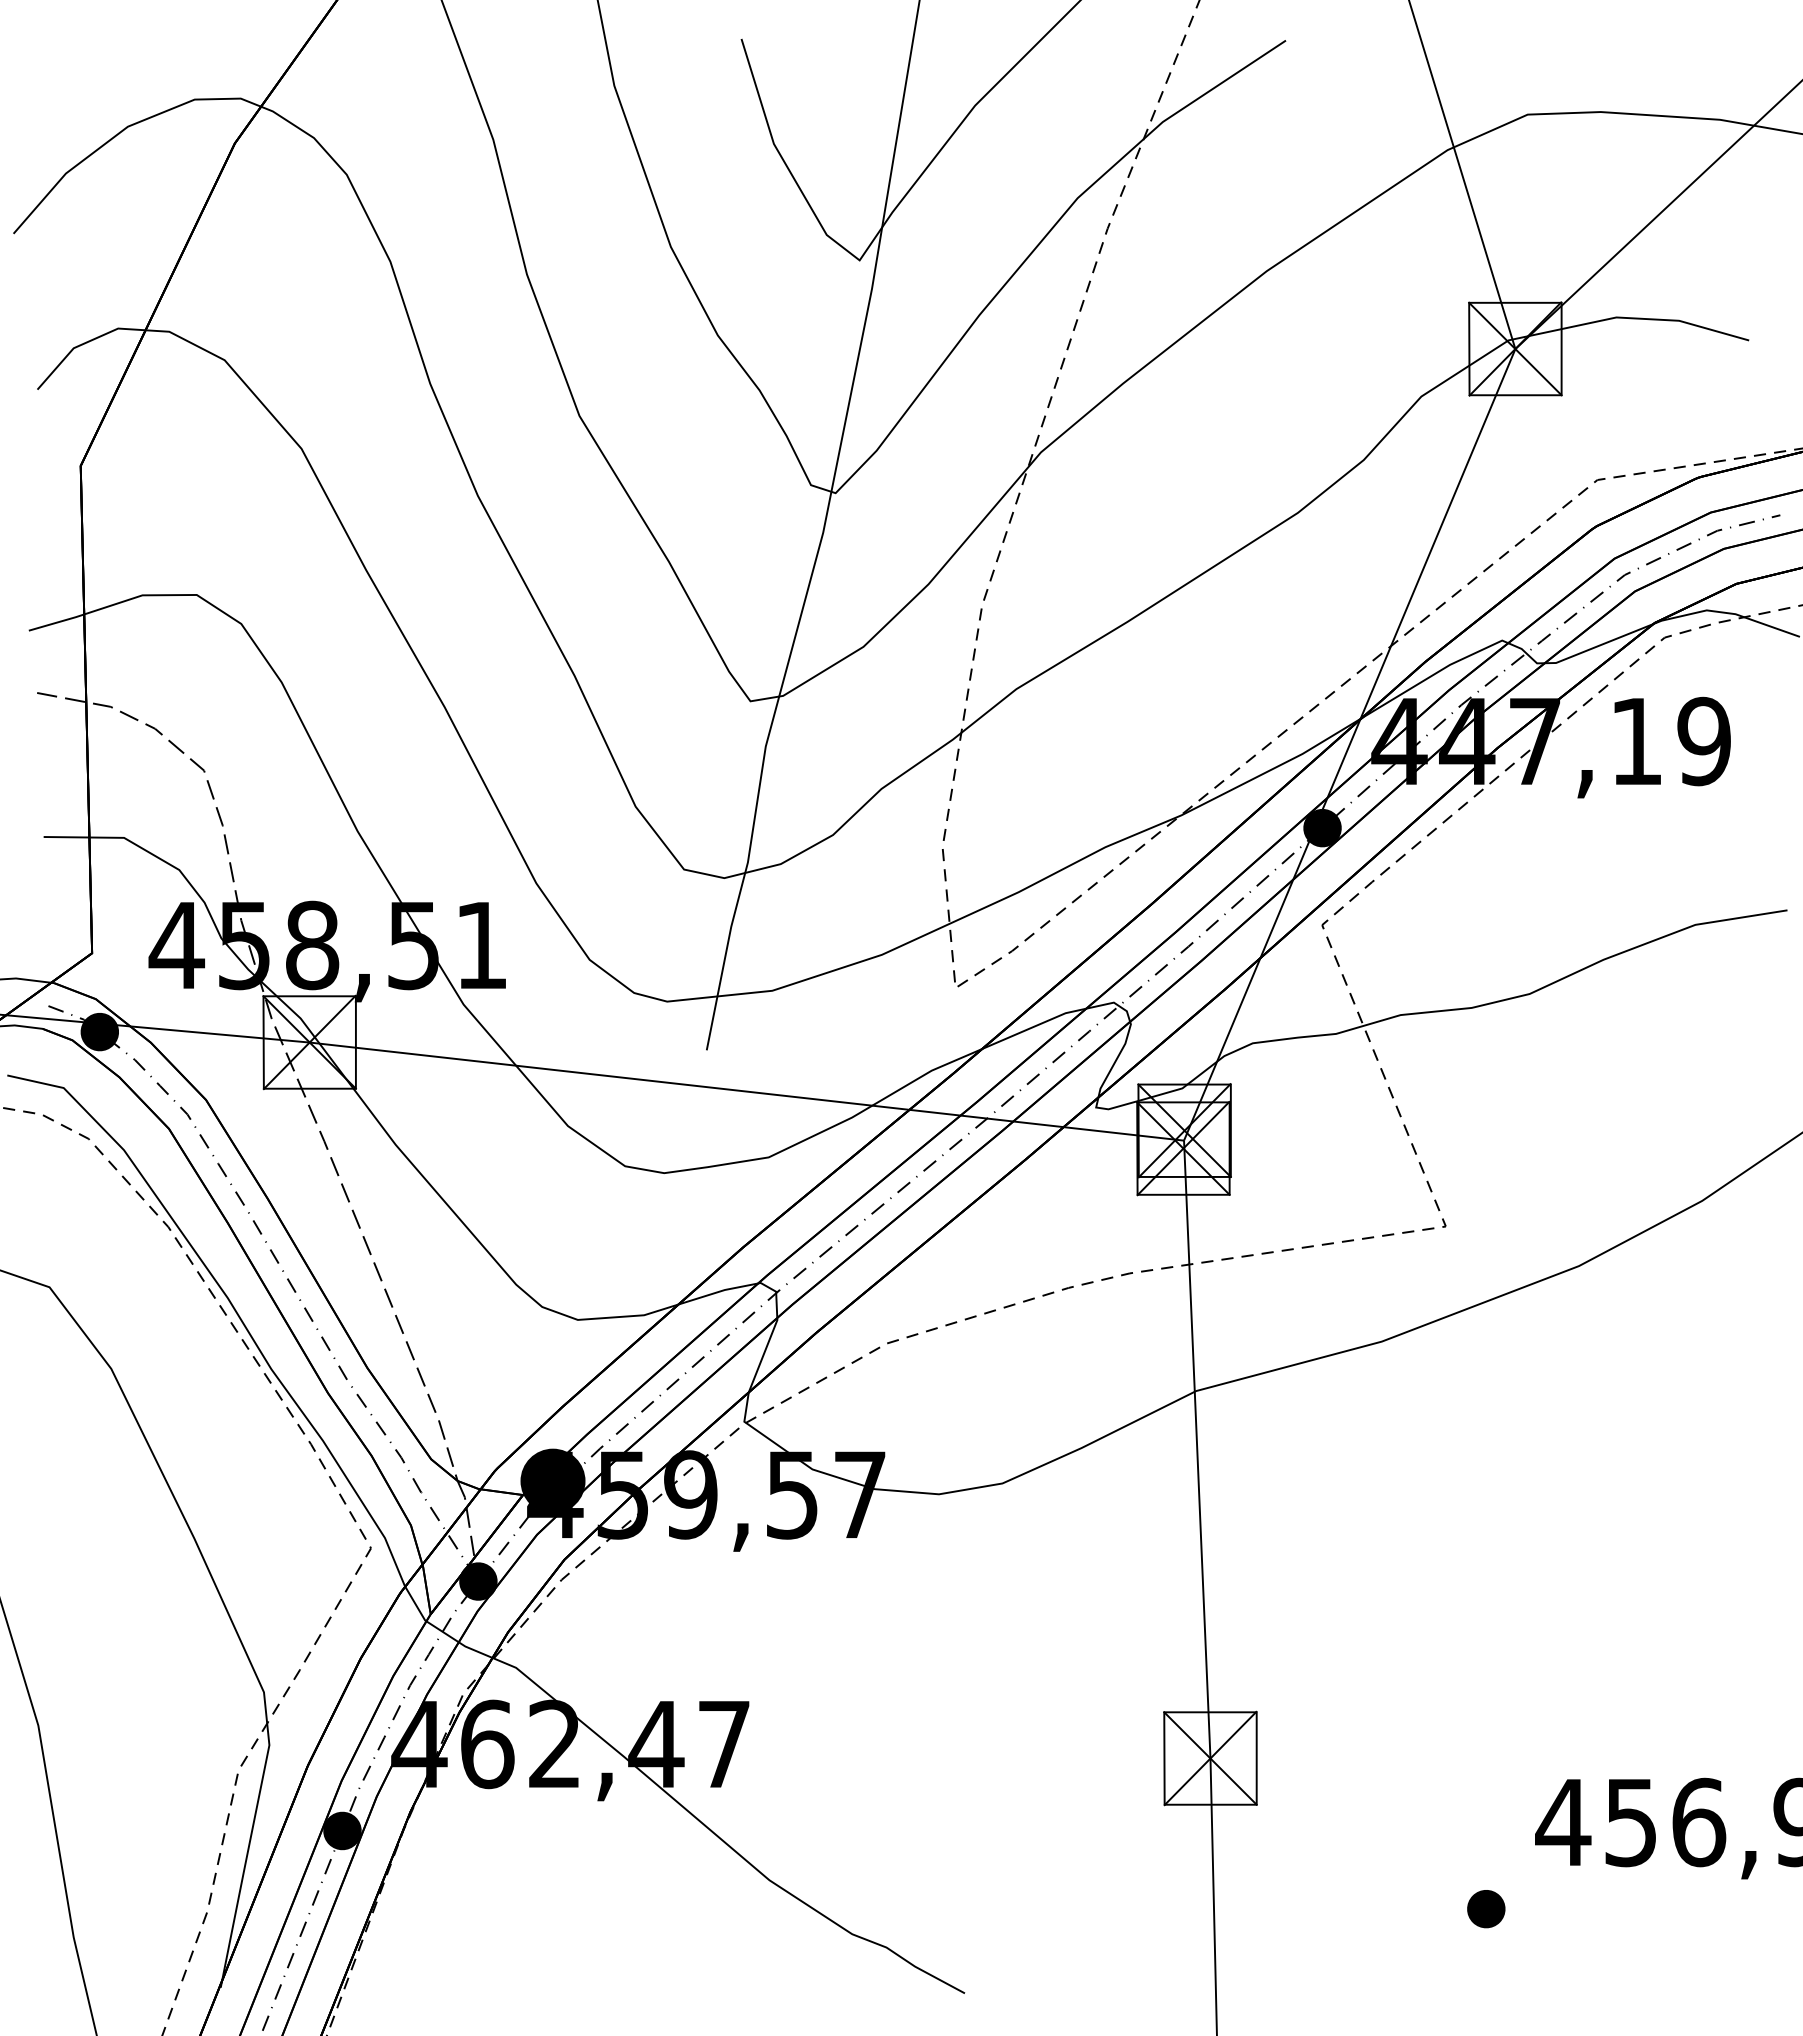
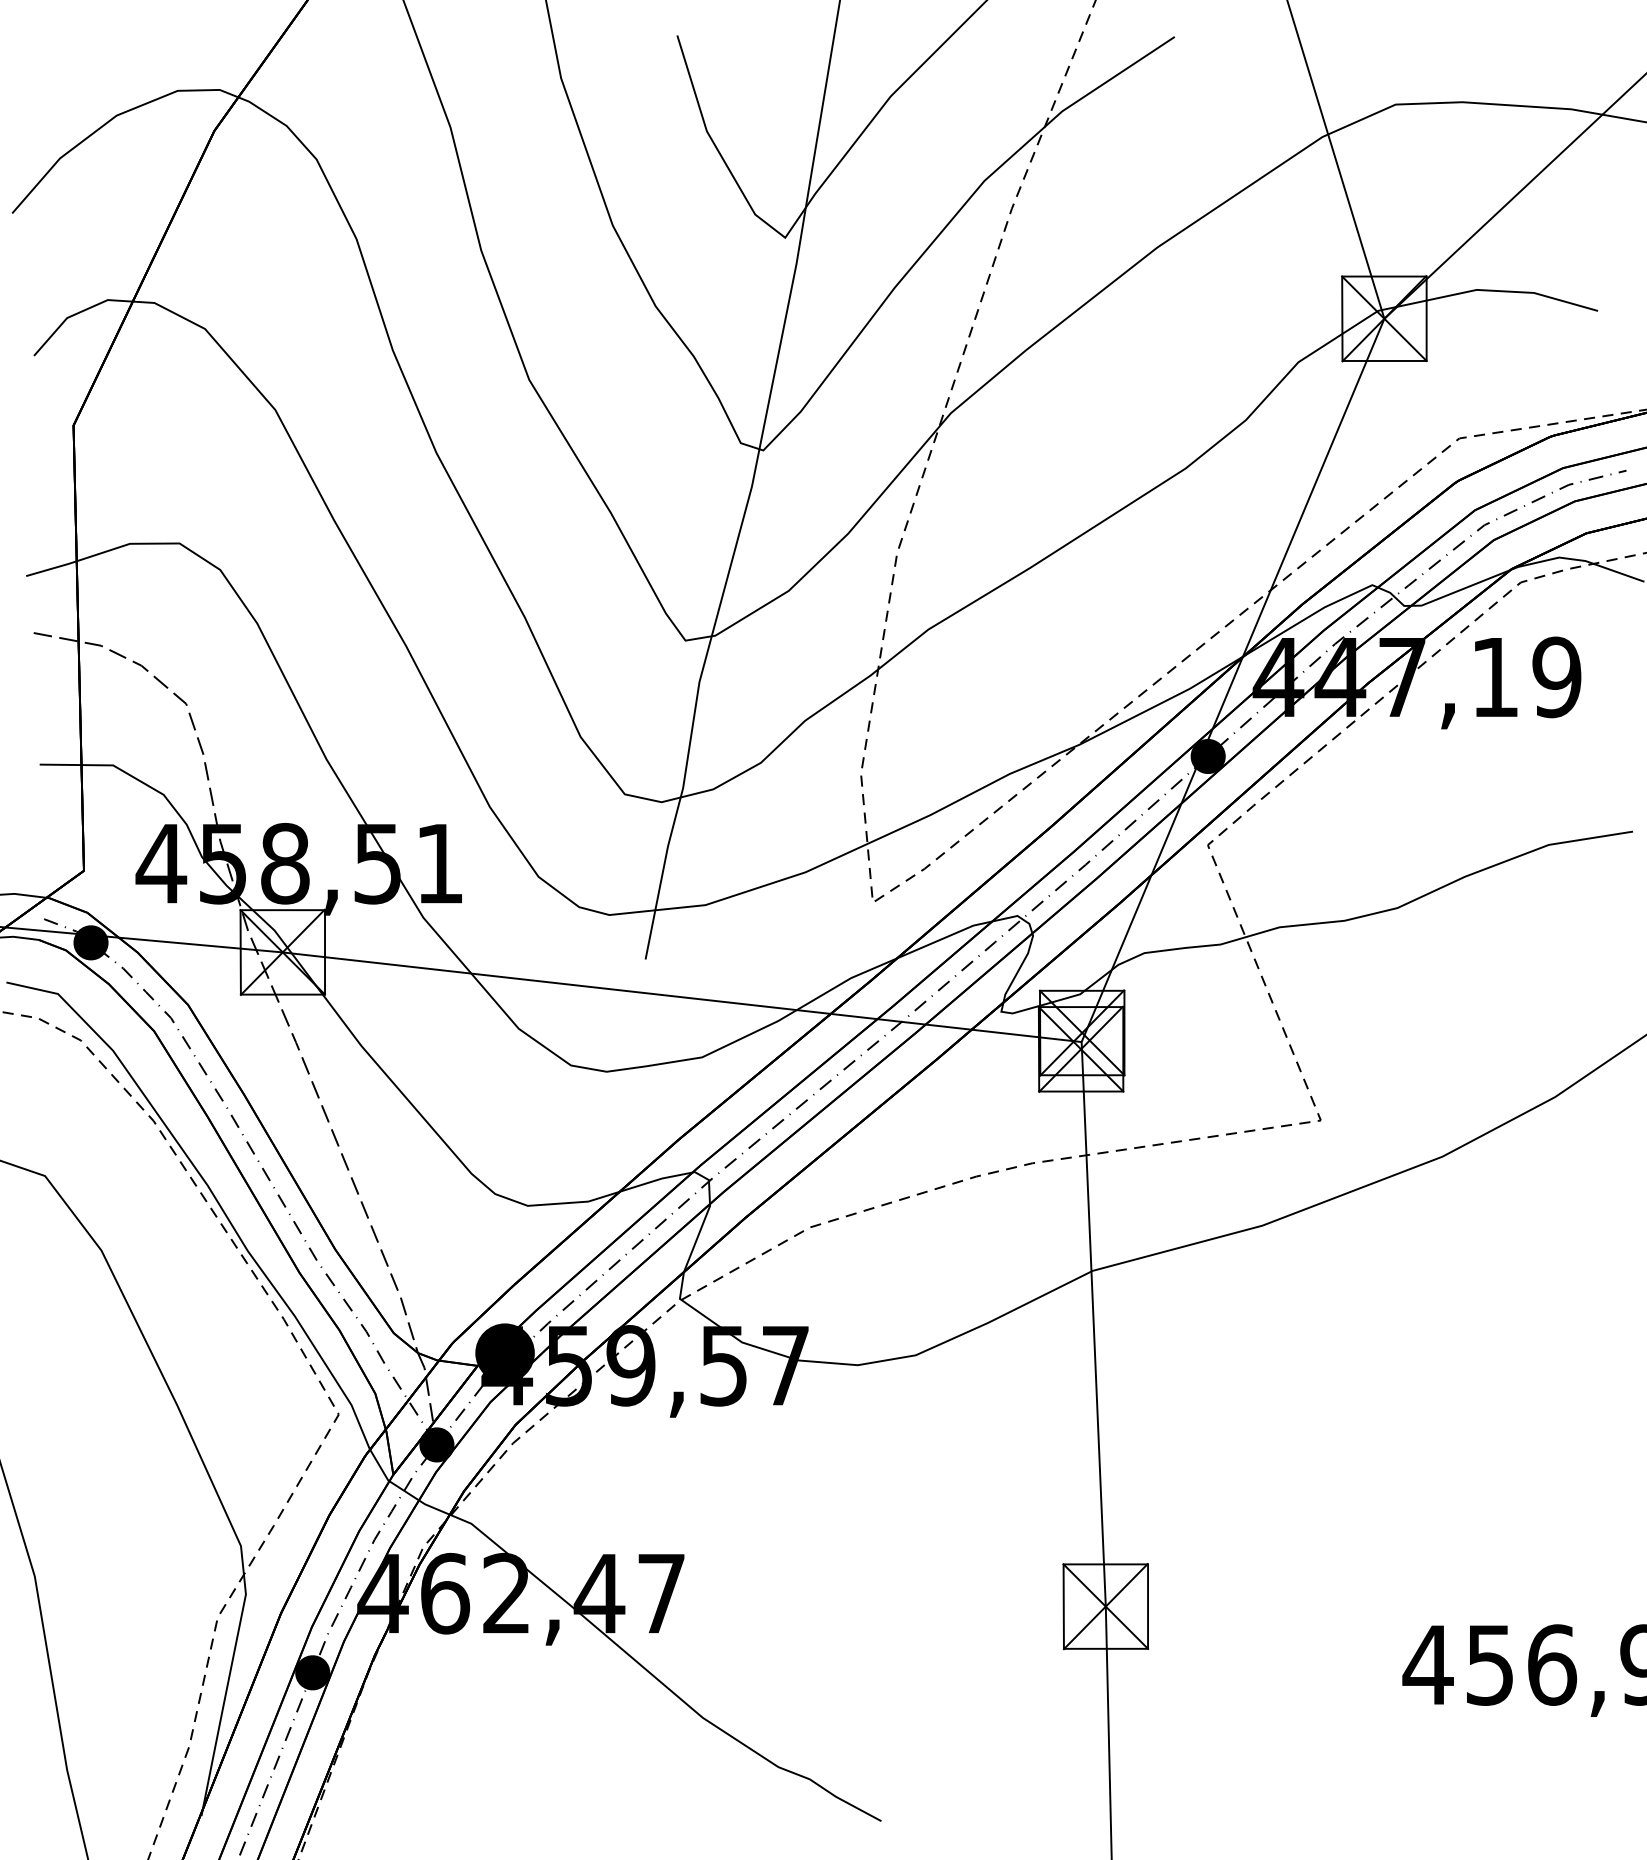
part: (1486, 1909) -> (1358, 1744), removed

